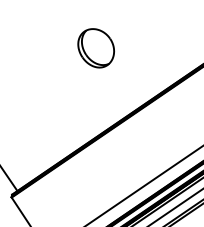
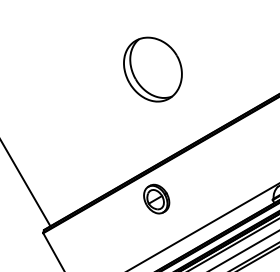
part: (95, 48) -> (152, 69), size x1.43
part: (107, 160) -> (156, 198), added

